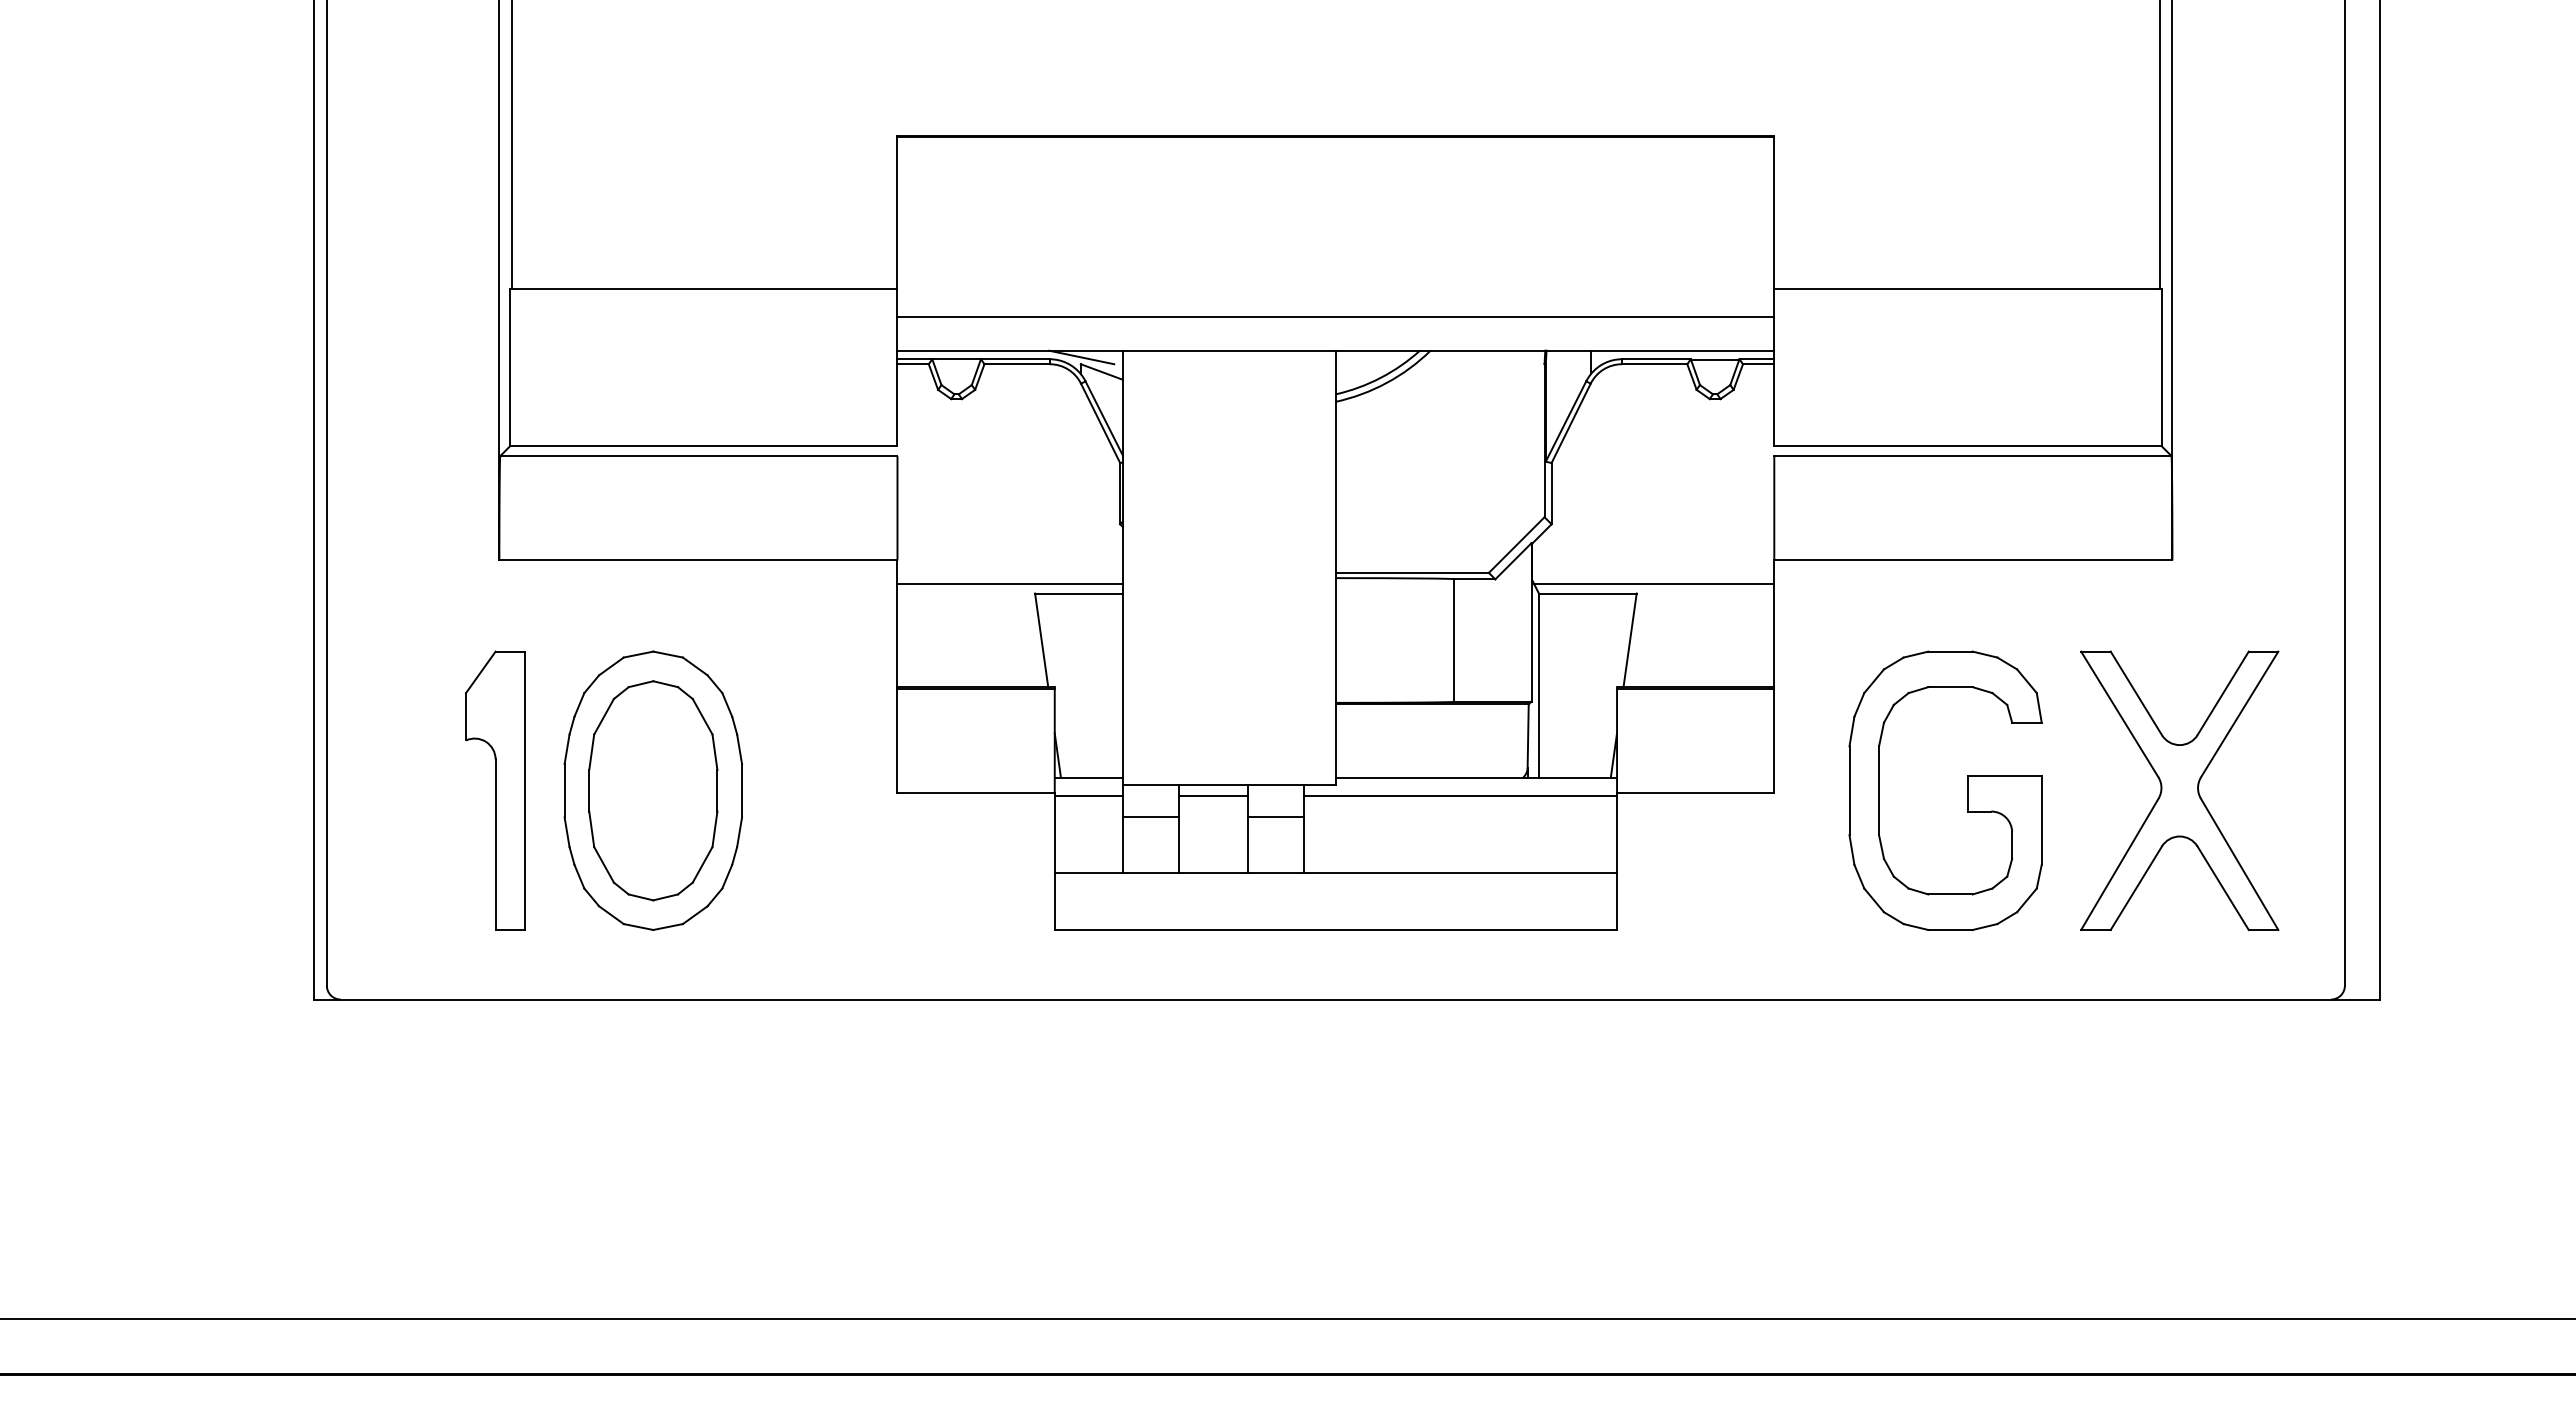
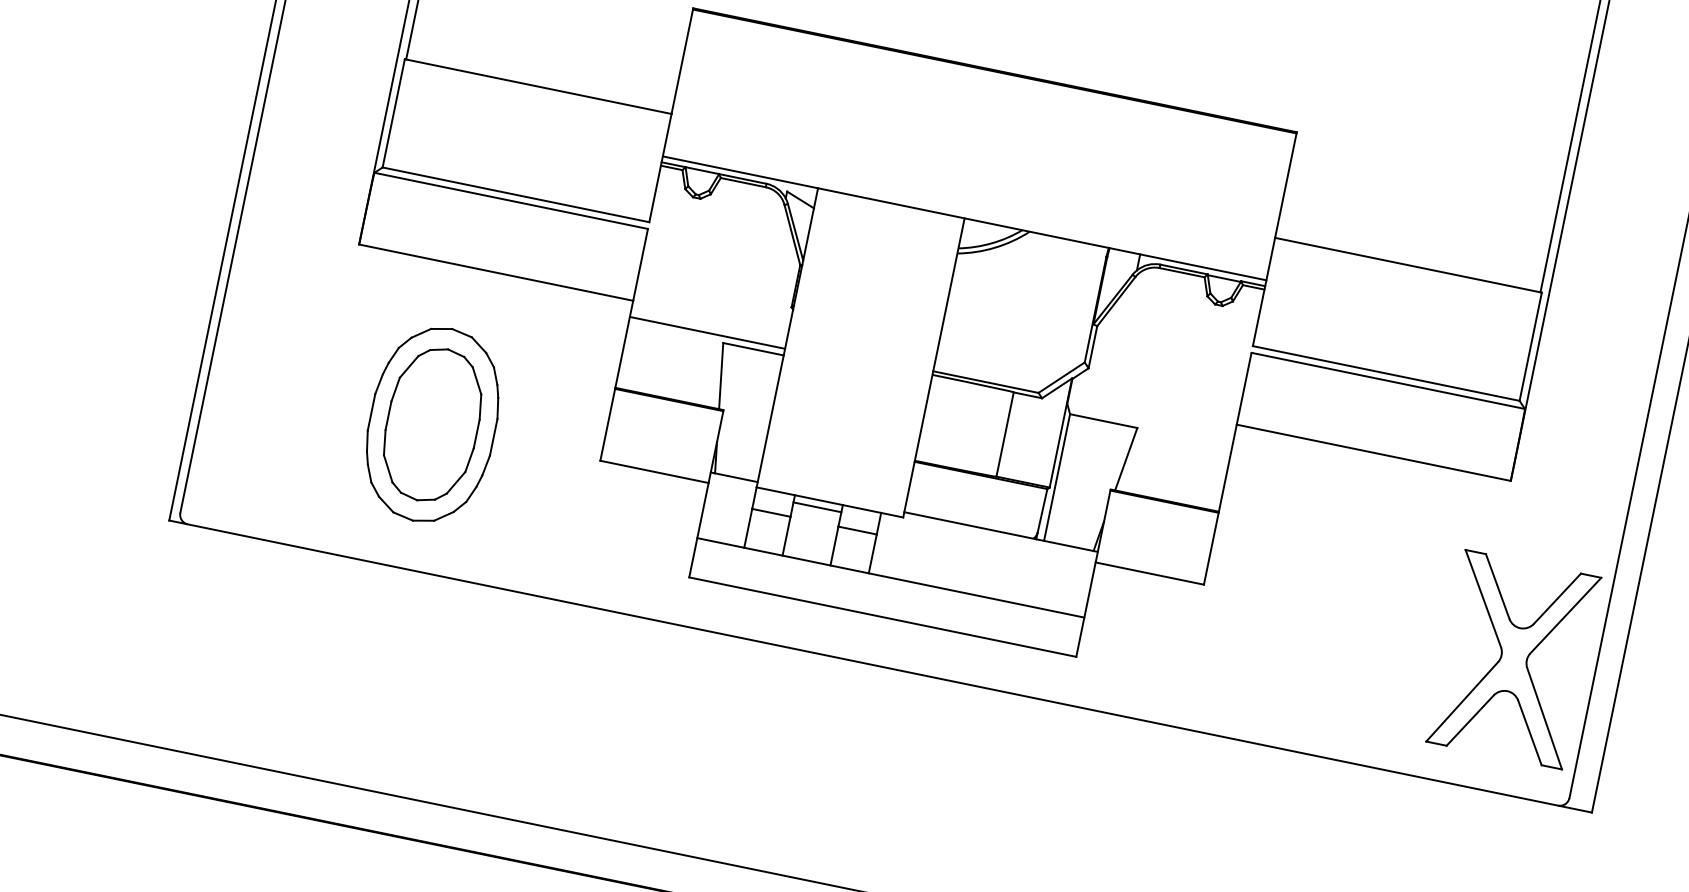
line: (1335, 317) -> (969, 195), removed
line: (1081, 357) -> (788, 187), removed
line: (1654, 583) -> (1151, 423), removed
part: (495, 790) -> (324, 402), removed
part: (1967, 790) -> (1337, 610), removed
part: (2179, 790) -> (1513, 659), moved
line: (1088, 795) -> (731, 489), removed
line: (1460, 795) -> (987, 542), removed

